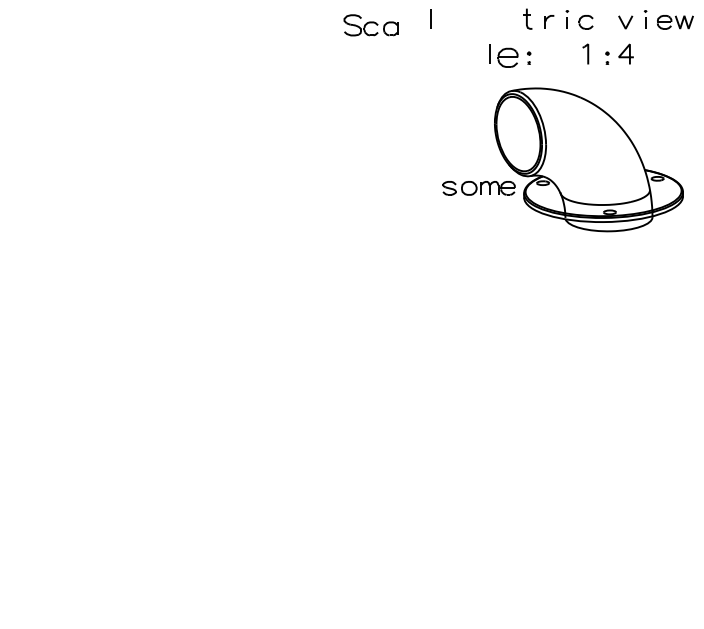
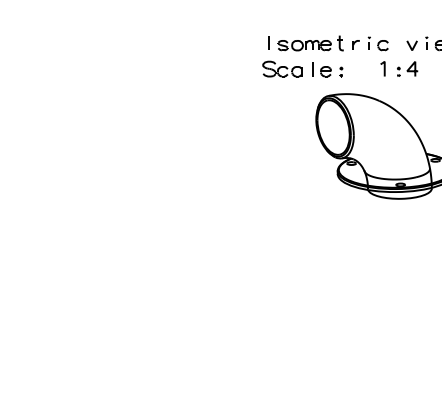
part: (370, 25) -> (282, 69), moved
part: (507, 57) -> (325, 71), size x0.71
part: (478, 188) -> (304, 45), moved

